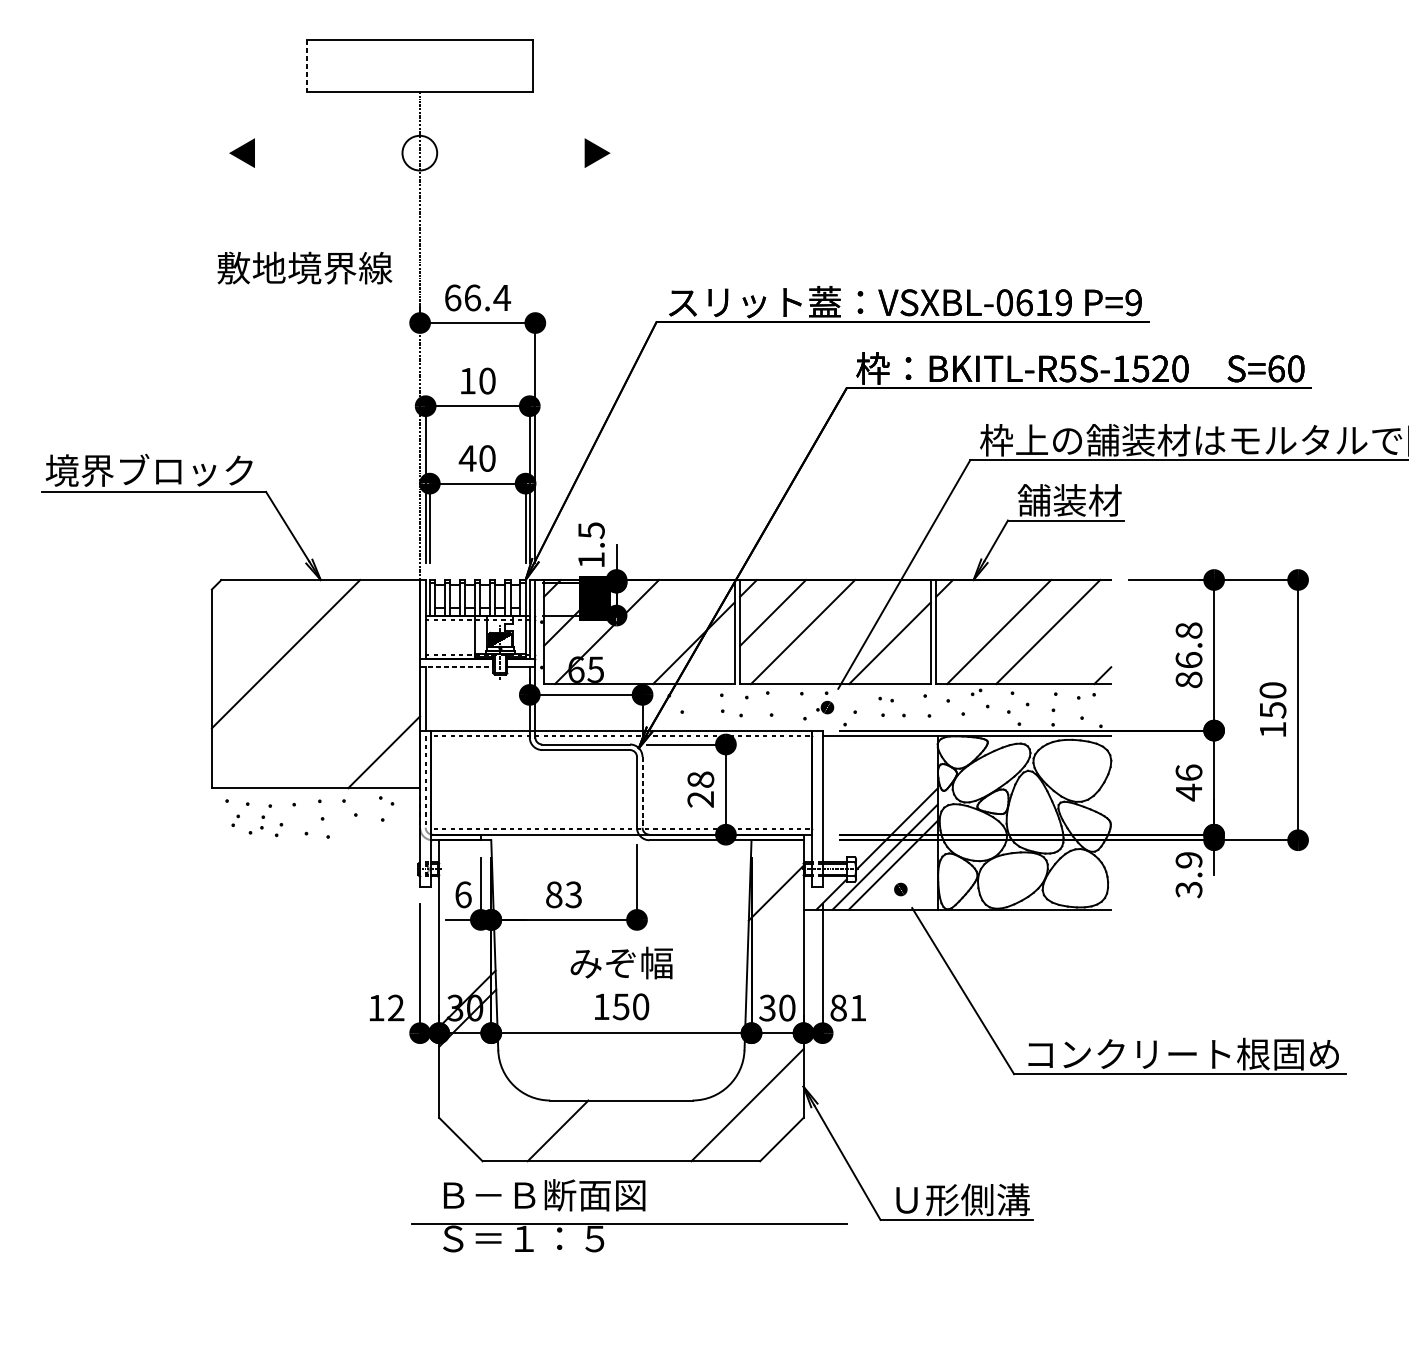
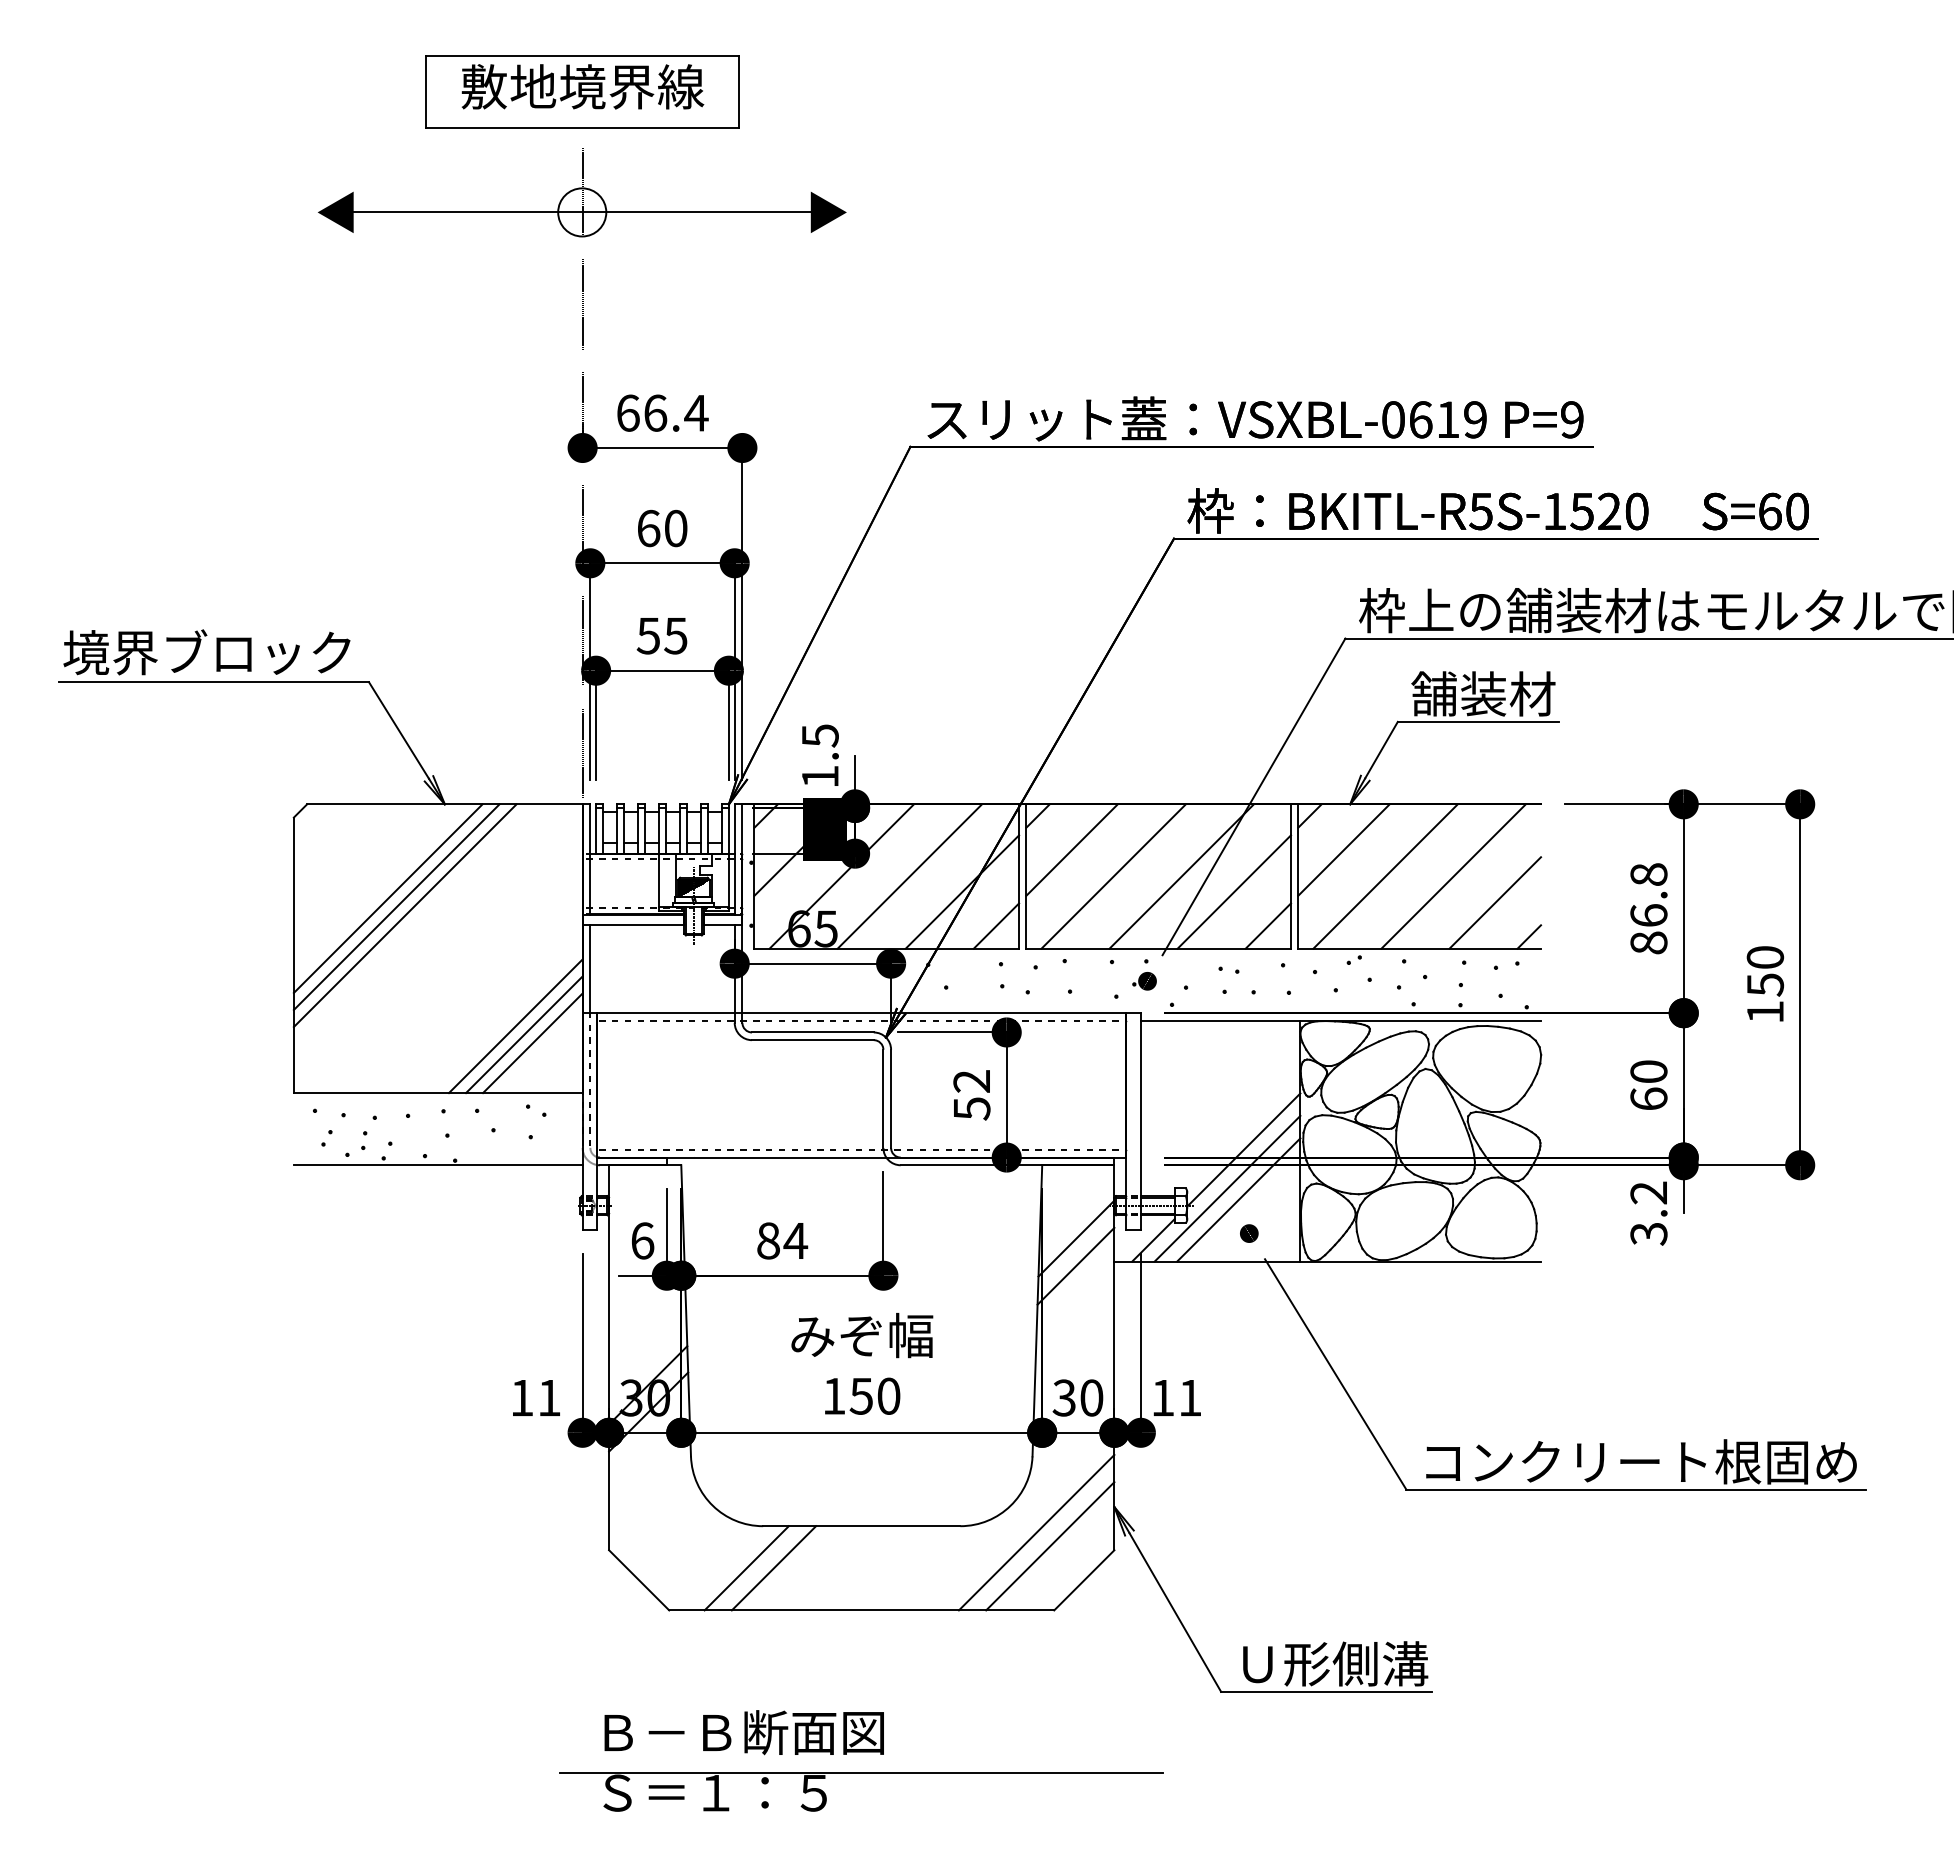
line: (307, 66) -> (426, 92), dashed -> solid
line: (419, 153) -> (581, 212), added
text: (304, 267) -> (582, 86), moved
text: (468, 381) -> (649, 528), 10 -> 60
text: (476, 458) -> (661, 635), 40 -> 55
line: (968, 612) -> (1343, 849), added
line: (655, 632) -> (909, 876), added
line: (851, 632) -> (1181, 876), added
line: (279, 647) -> (387, 898), added
line: (1078, 650) -> (1495, 902), added
line: (291, 660) -> (404, 915), added
line: (456, 667) -> (633, 925), dashed -> solid
line: (718, 667) -> (996, 925), added
line: (914, 667) -> (1268, 925), added
line: (371, 740) -> (515, 1026), added
line: (378, 745) -> (524, 1034), added
text: (1188, 782) -> (1648, 1085), 46 -> 60
text: (700, 789) -> (971, 1095), 28 -> 52
line: (642, 792) -> (891, 1099), dashed -> solid
line: (315, 840) -> (437, 1165), added
text: (1189, 859) -> (1649, 1192), 3.9 -> 3.2
text: (573, 894) -> (795, 1240), 83 -> 84
line: (775, 912) -> (1075, 1265), added
text: (396, 1007) -> (549, 1397), 12 -> 11
text: (838, 1007) -> (1162, 1397), 81 -> 11
line: (757, 1115) -> (1050, 1546), added
line: (538, 1131) -> (746, 1568), added
part: (629, 1209) -> (861, 1752), moved

